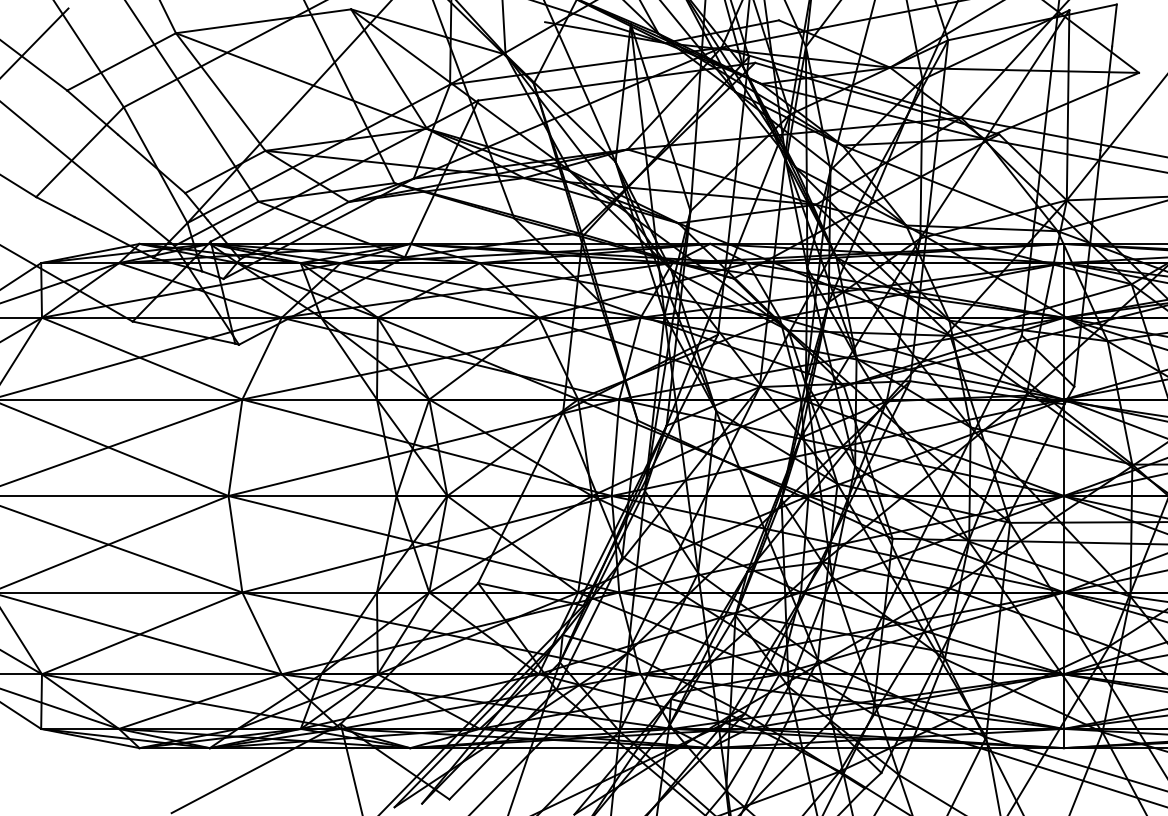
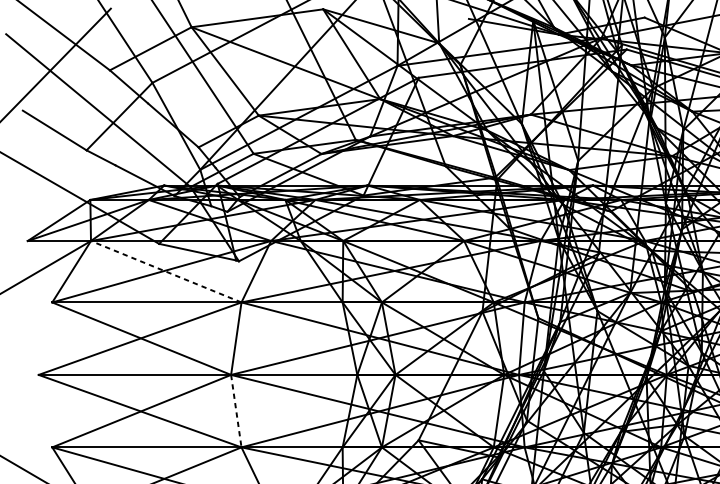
line: (141, 358) -> (165, 271), solid -> dashed
line: (235, 544) -> (236, 411), solid -> dashed

